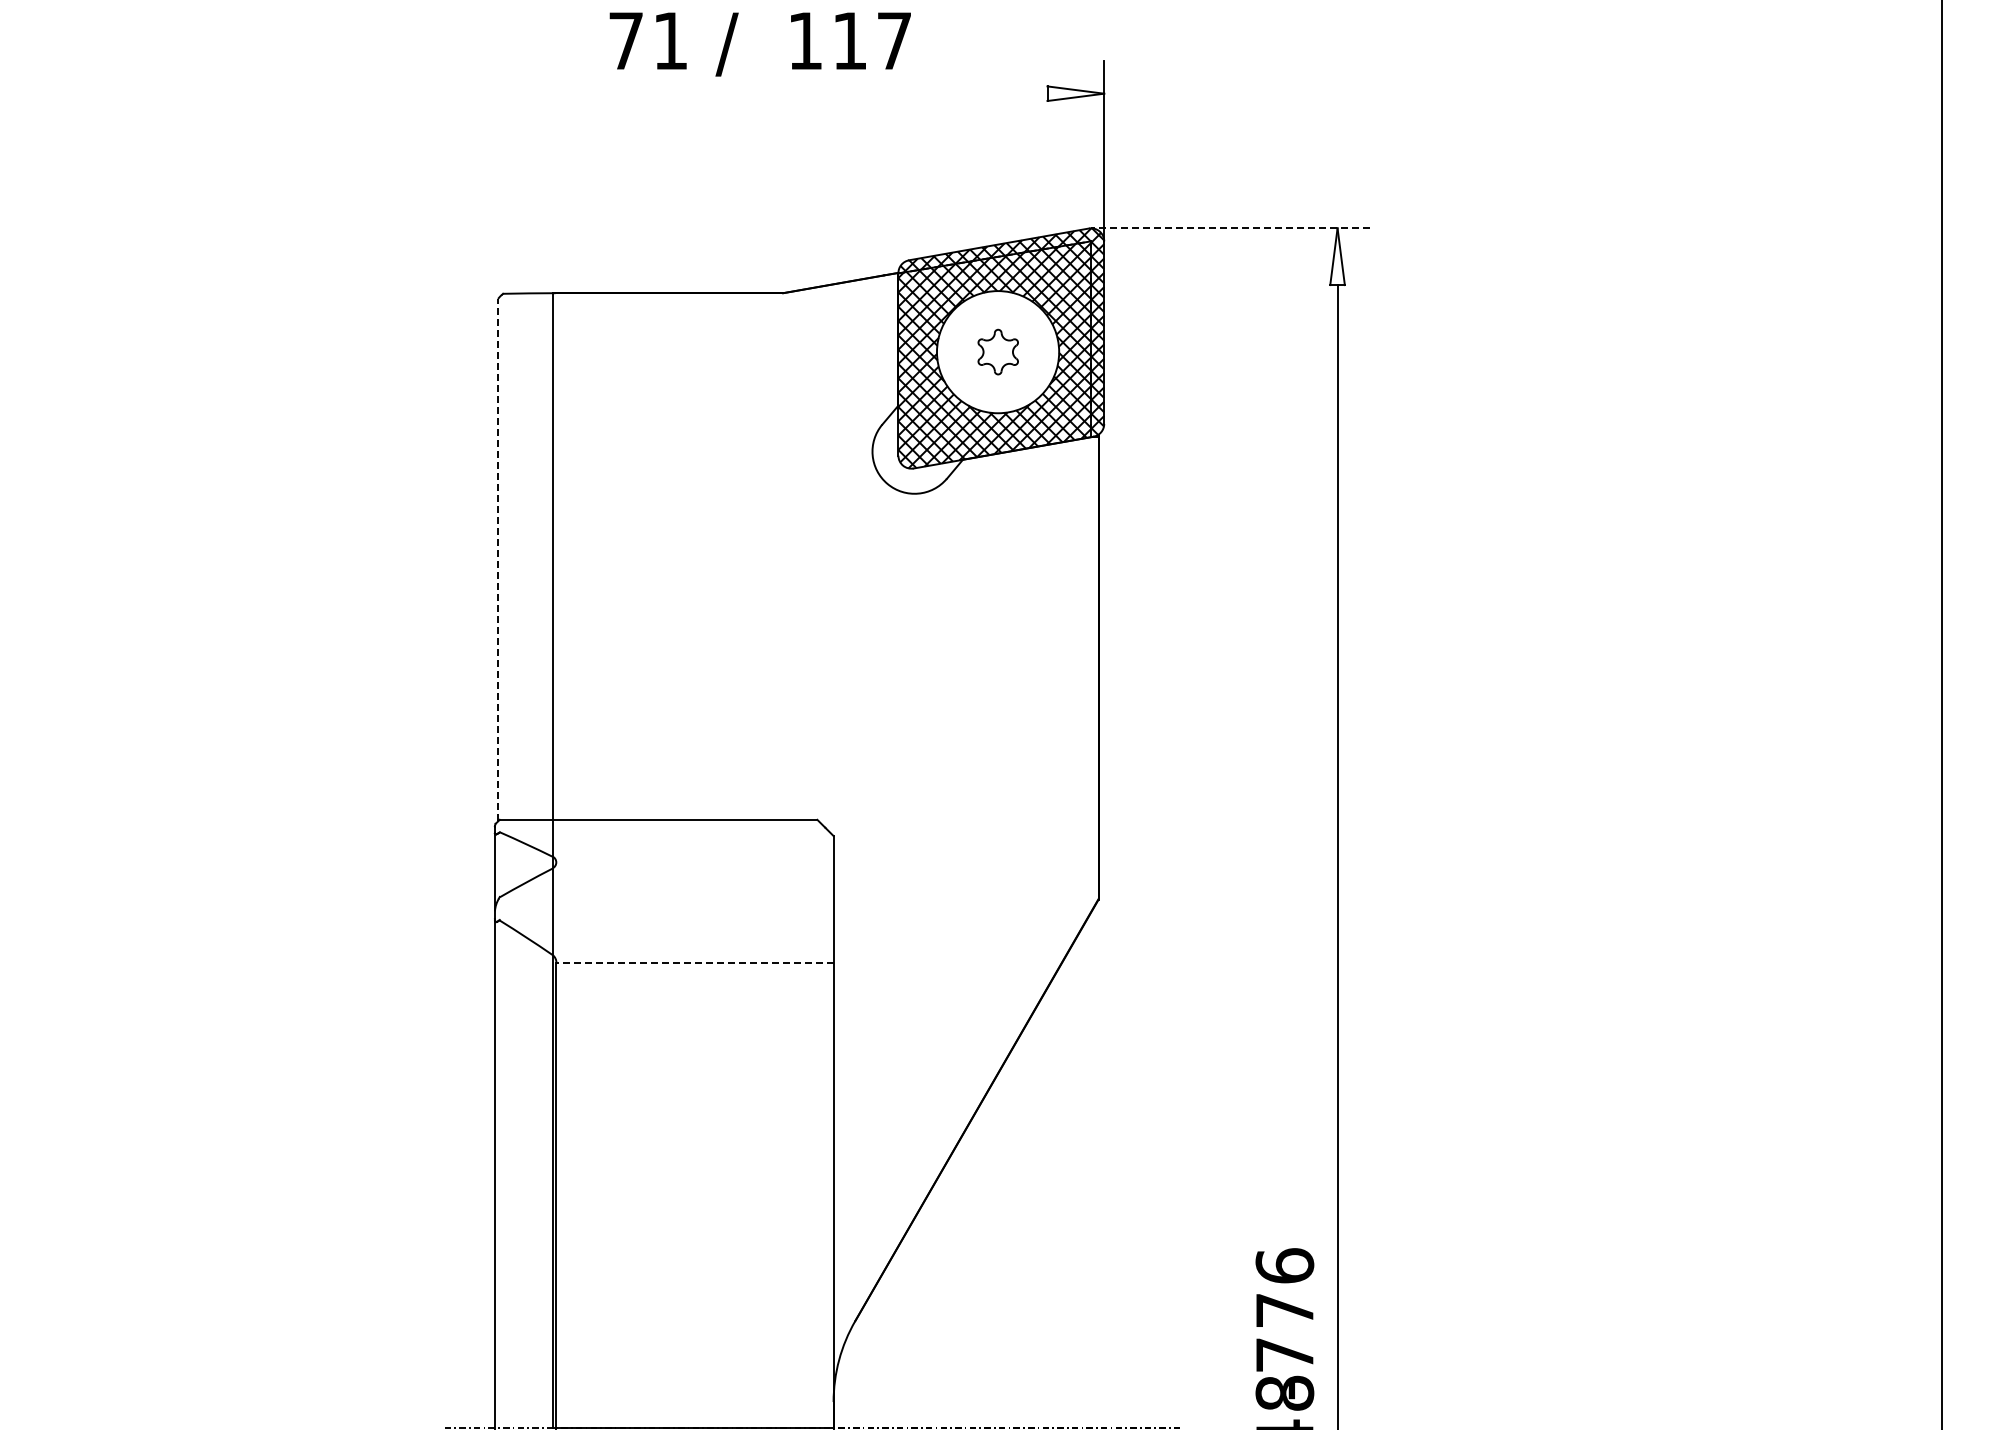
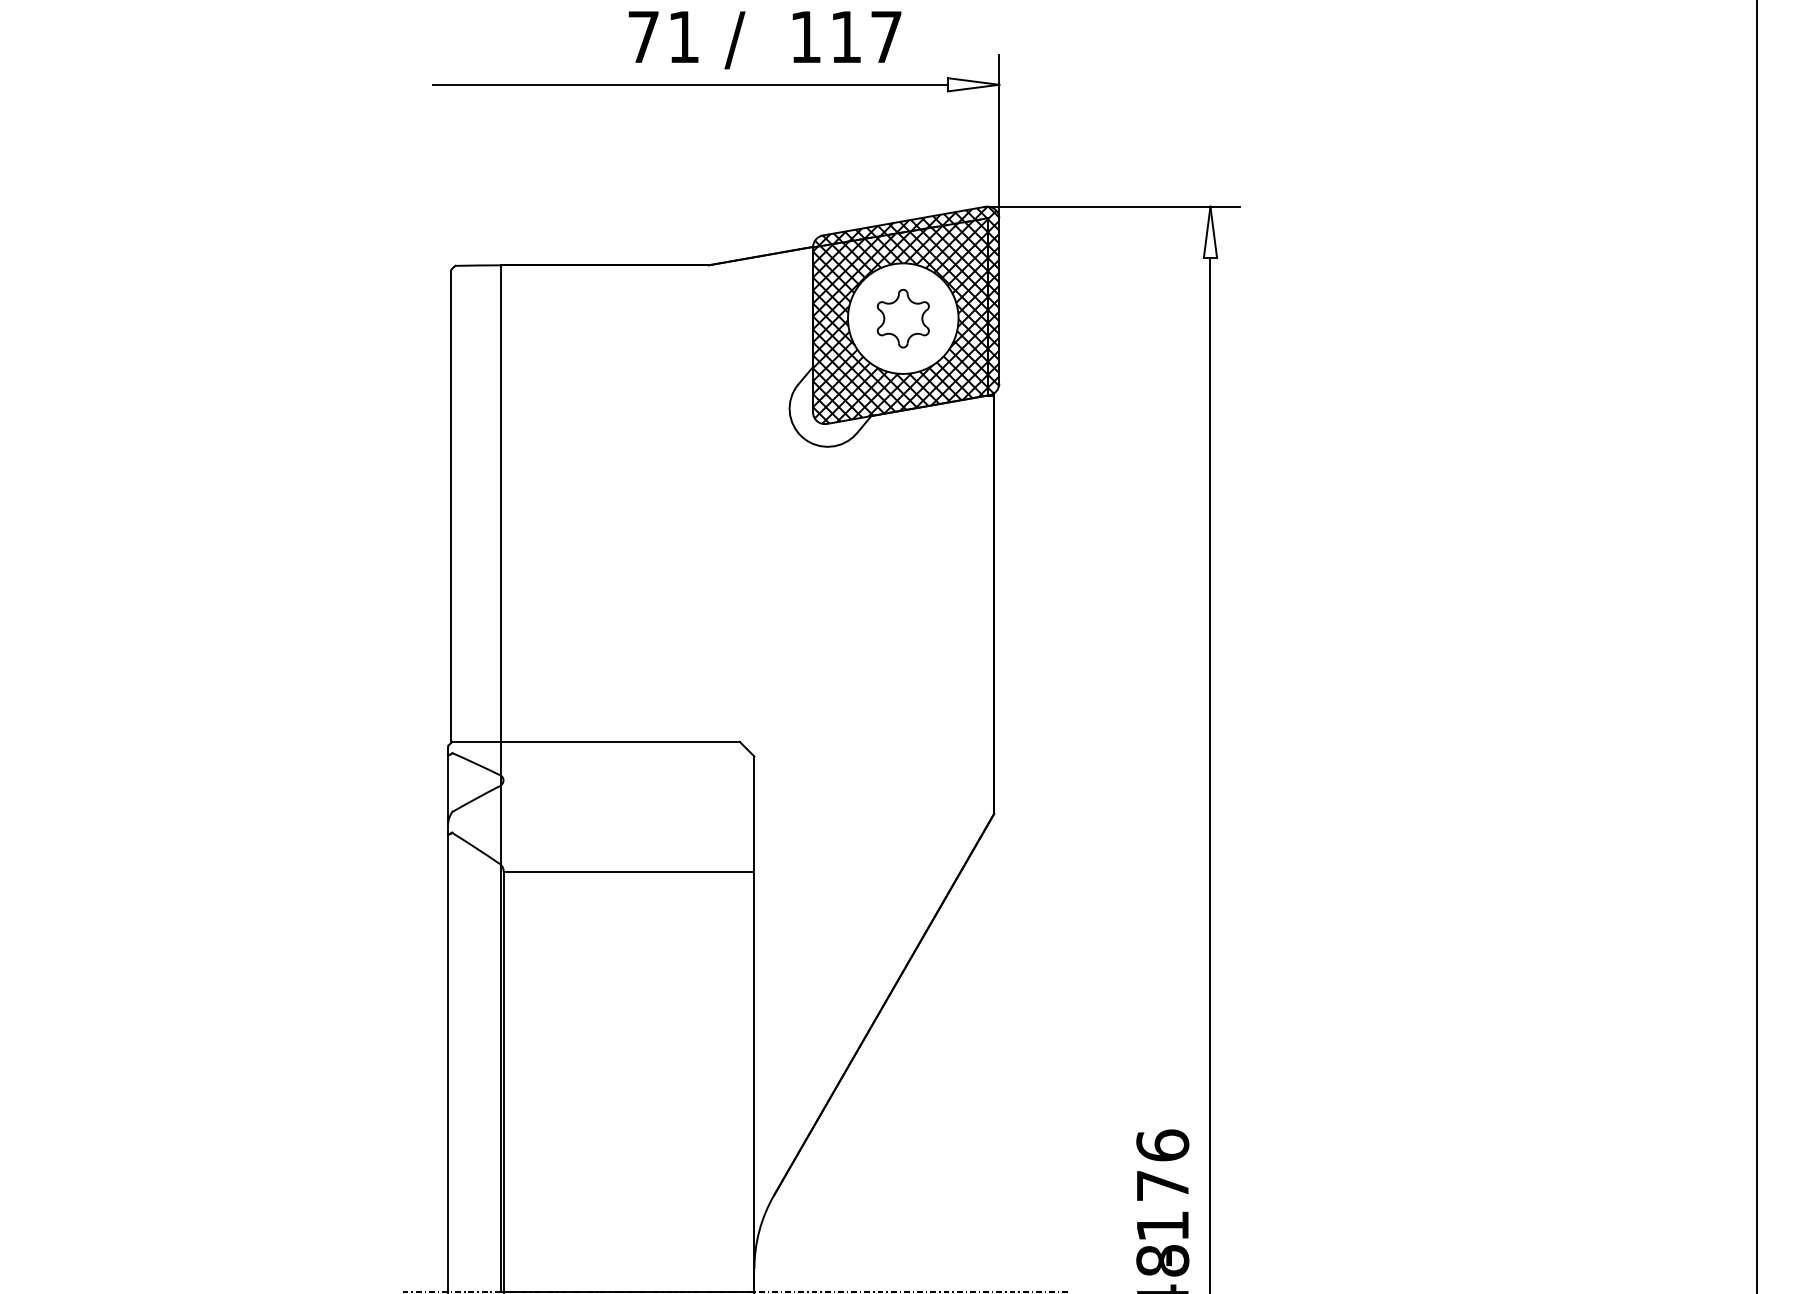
text: (759, 44) -> (764, 40), moved
line: (762, 93) -> (690, 84), added
line: (1230, 228) -> (1113, 206), dashed -> solid
part: (998, 351) -> (903, 318), size x1.43
line: (498, 559) -> (451, 506), dashed -> solid
line: (694, 963) -> (628, 871), dashed -> solid
text: (1284, 1354) -> (1162, 1225), -776 -> -176

